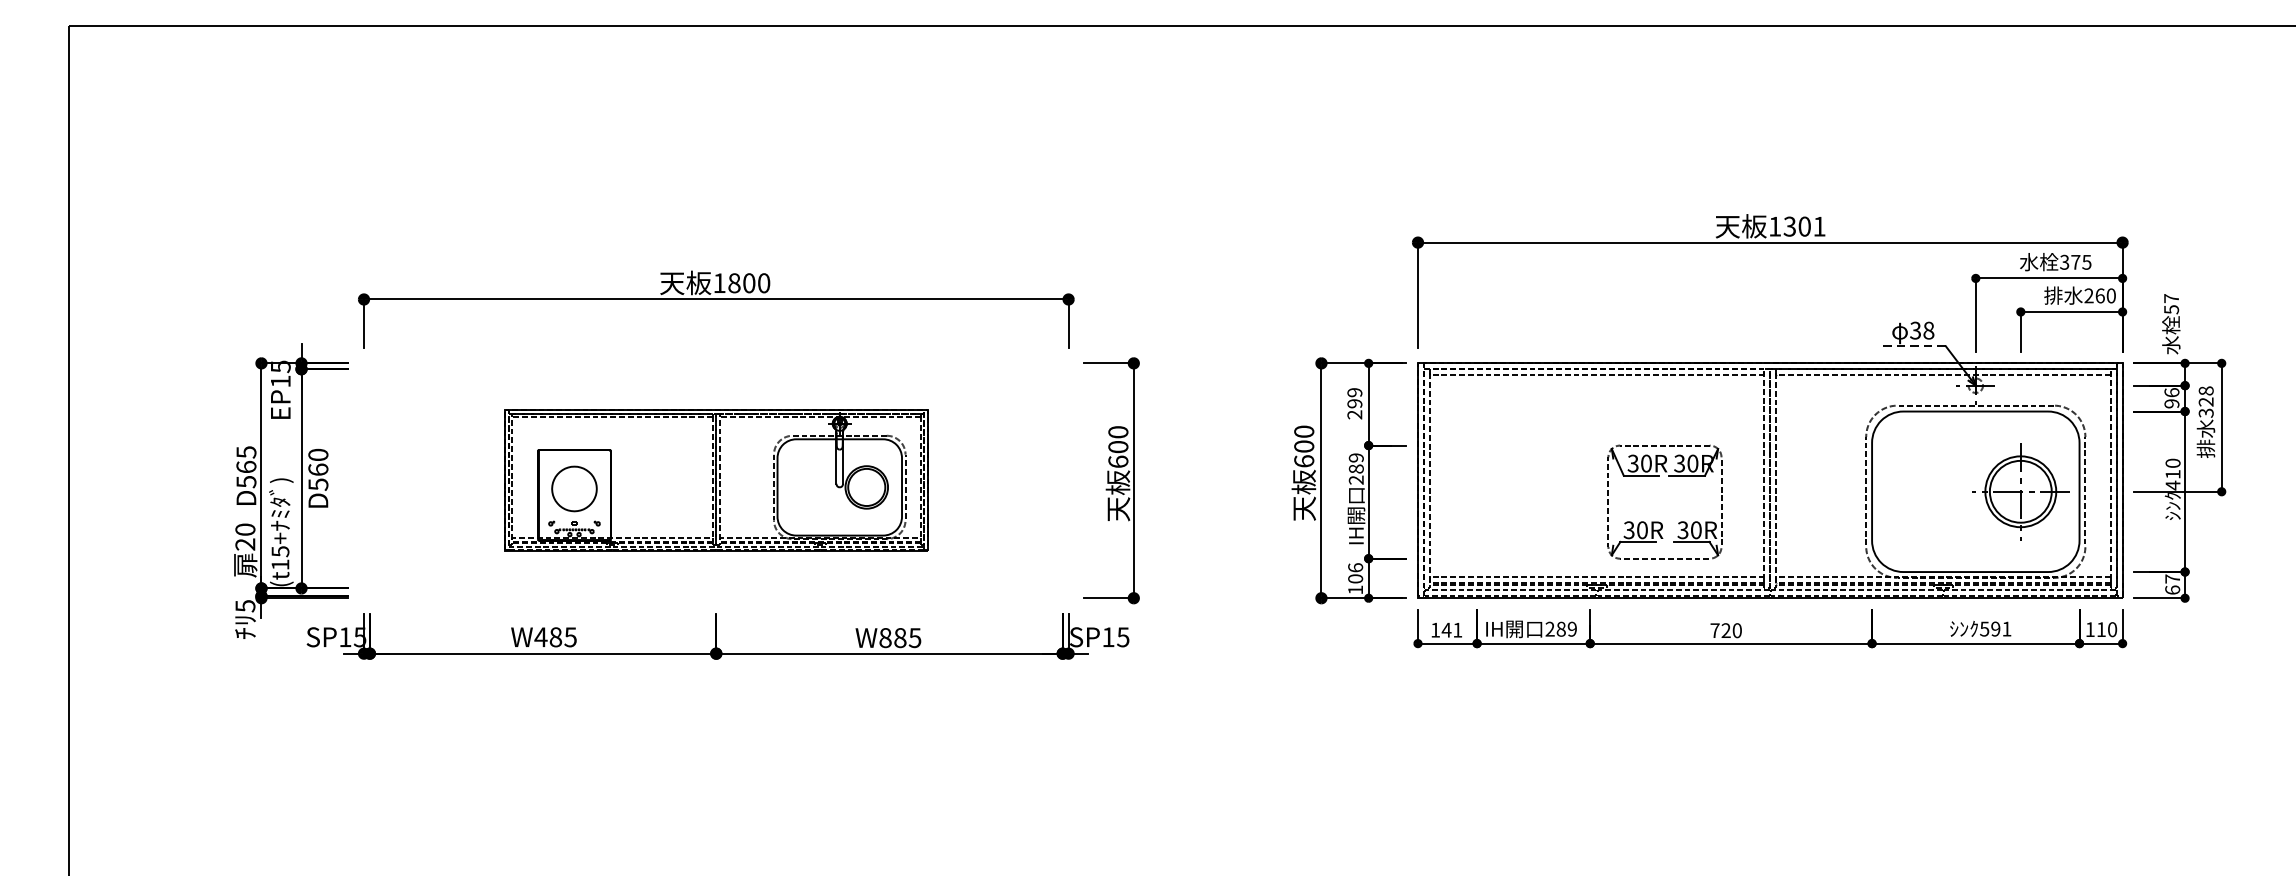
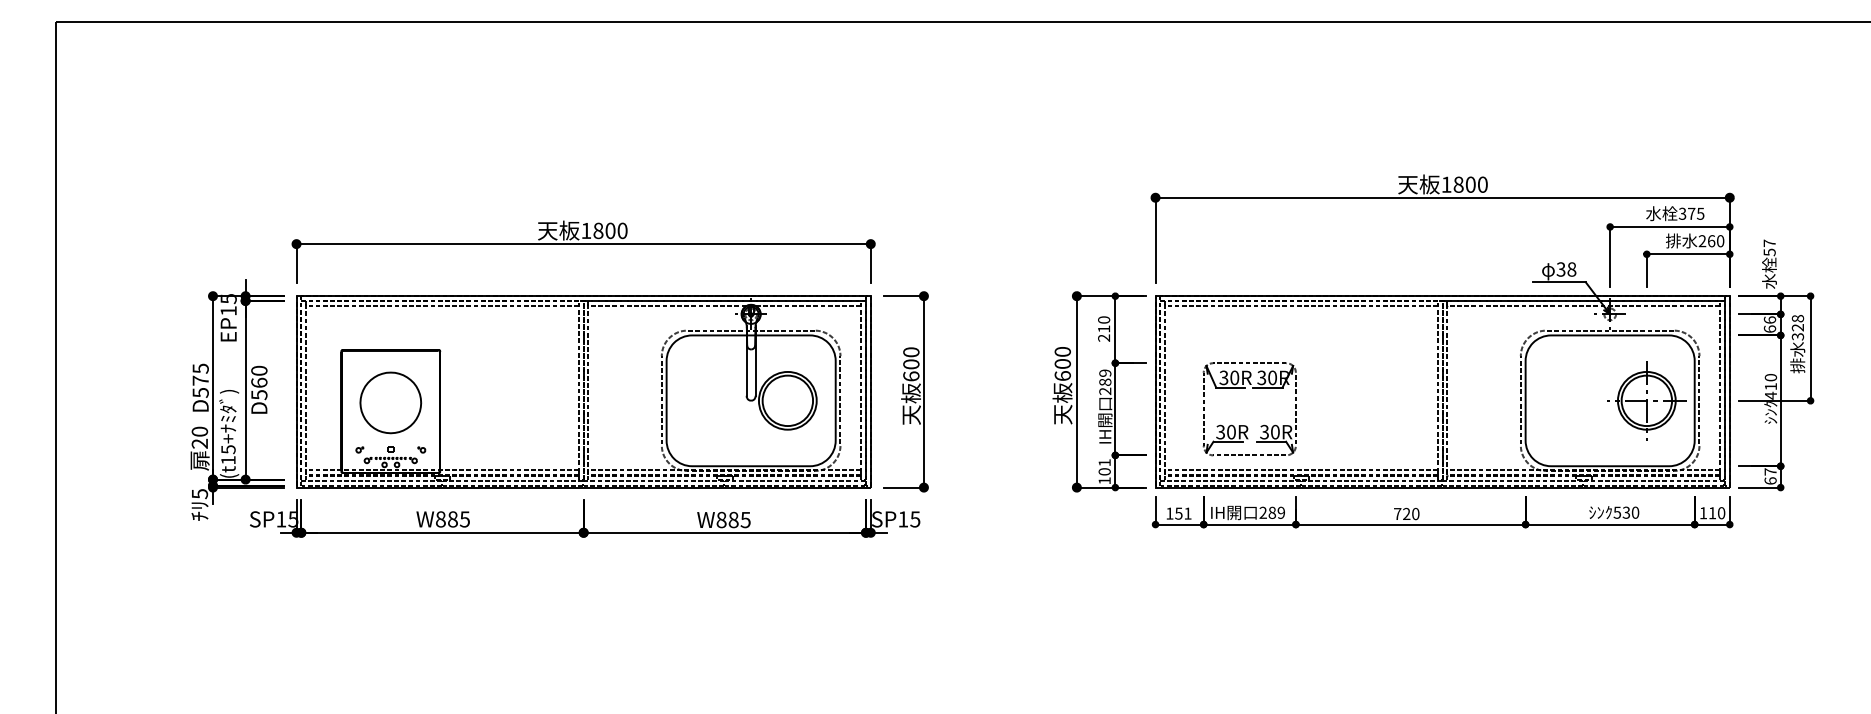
text: (1804, 226) -> (1470, 184), 1301 -> 1800
line: (1913, 346) -> (1559, 282), dashed -> solid
text: (1355, 398) -> (1104, 324), 299 -> 210
text: (2171, 403) -> (1769, 328), 96 -> 66
text: (246, 466) -> (200, 380), D565 -> D575
part: (716, 480) -> (583, 391), size x1.67
part: (1660, 522) -> (1246, 425), moved
text: (1355, 567) -> (1104, 462), 106 -> 101
text: (2000, 628) -> (1630, 512), 591 -> 530
text: (1446, 630) -> (1178, 513), 141 -> 151
text: (540, 637) -> (440, 519), W485 -> W885

